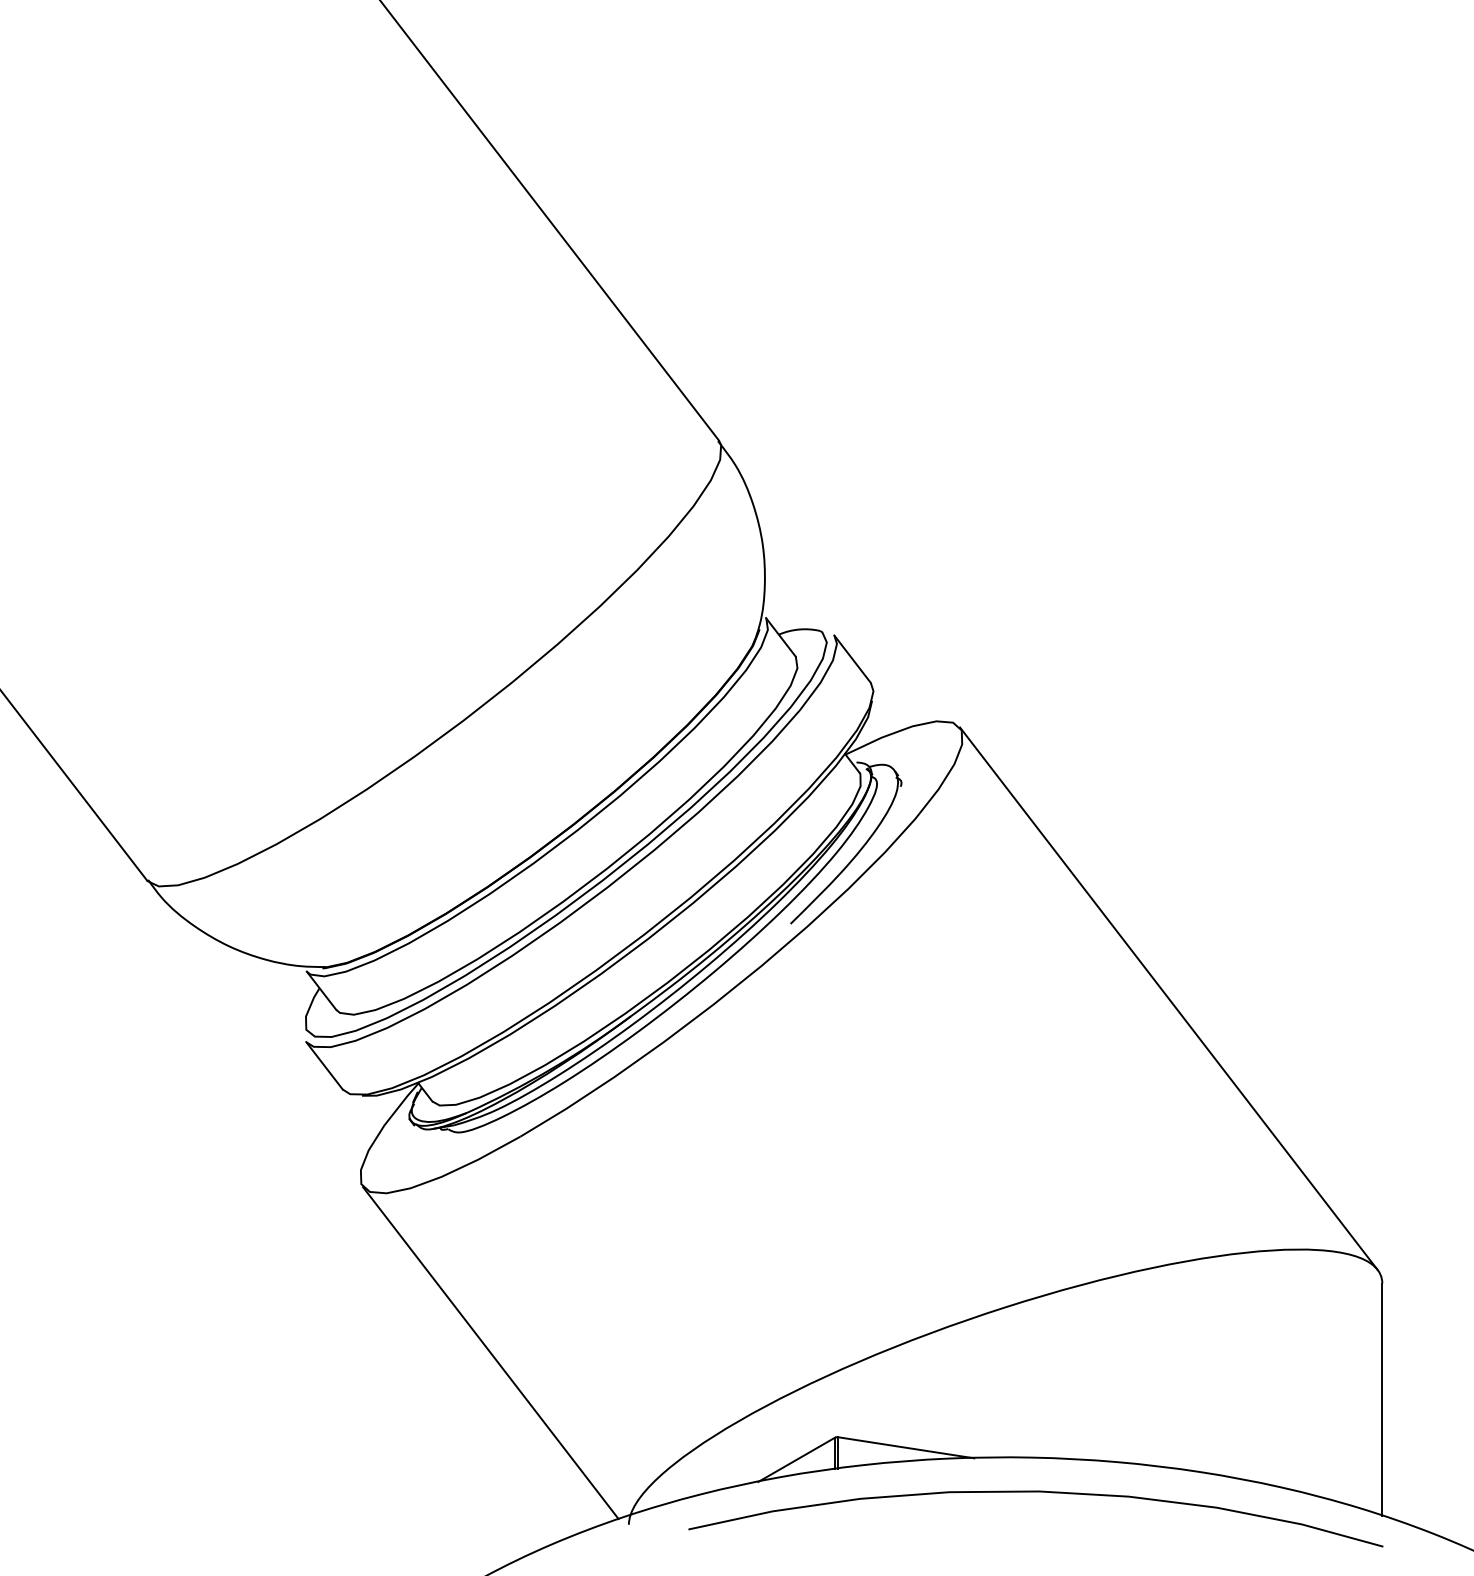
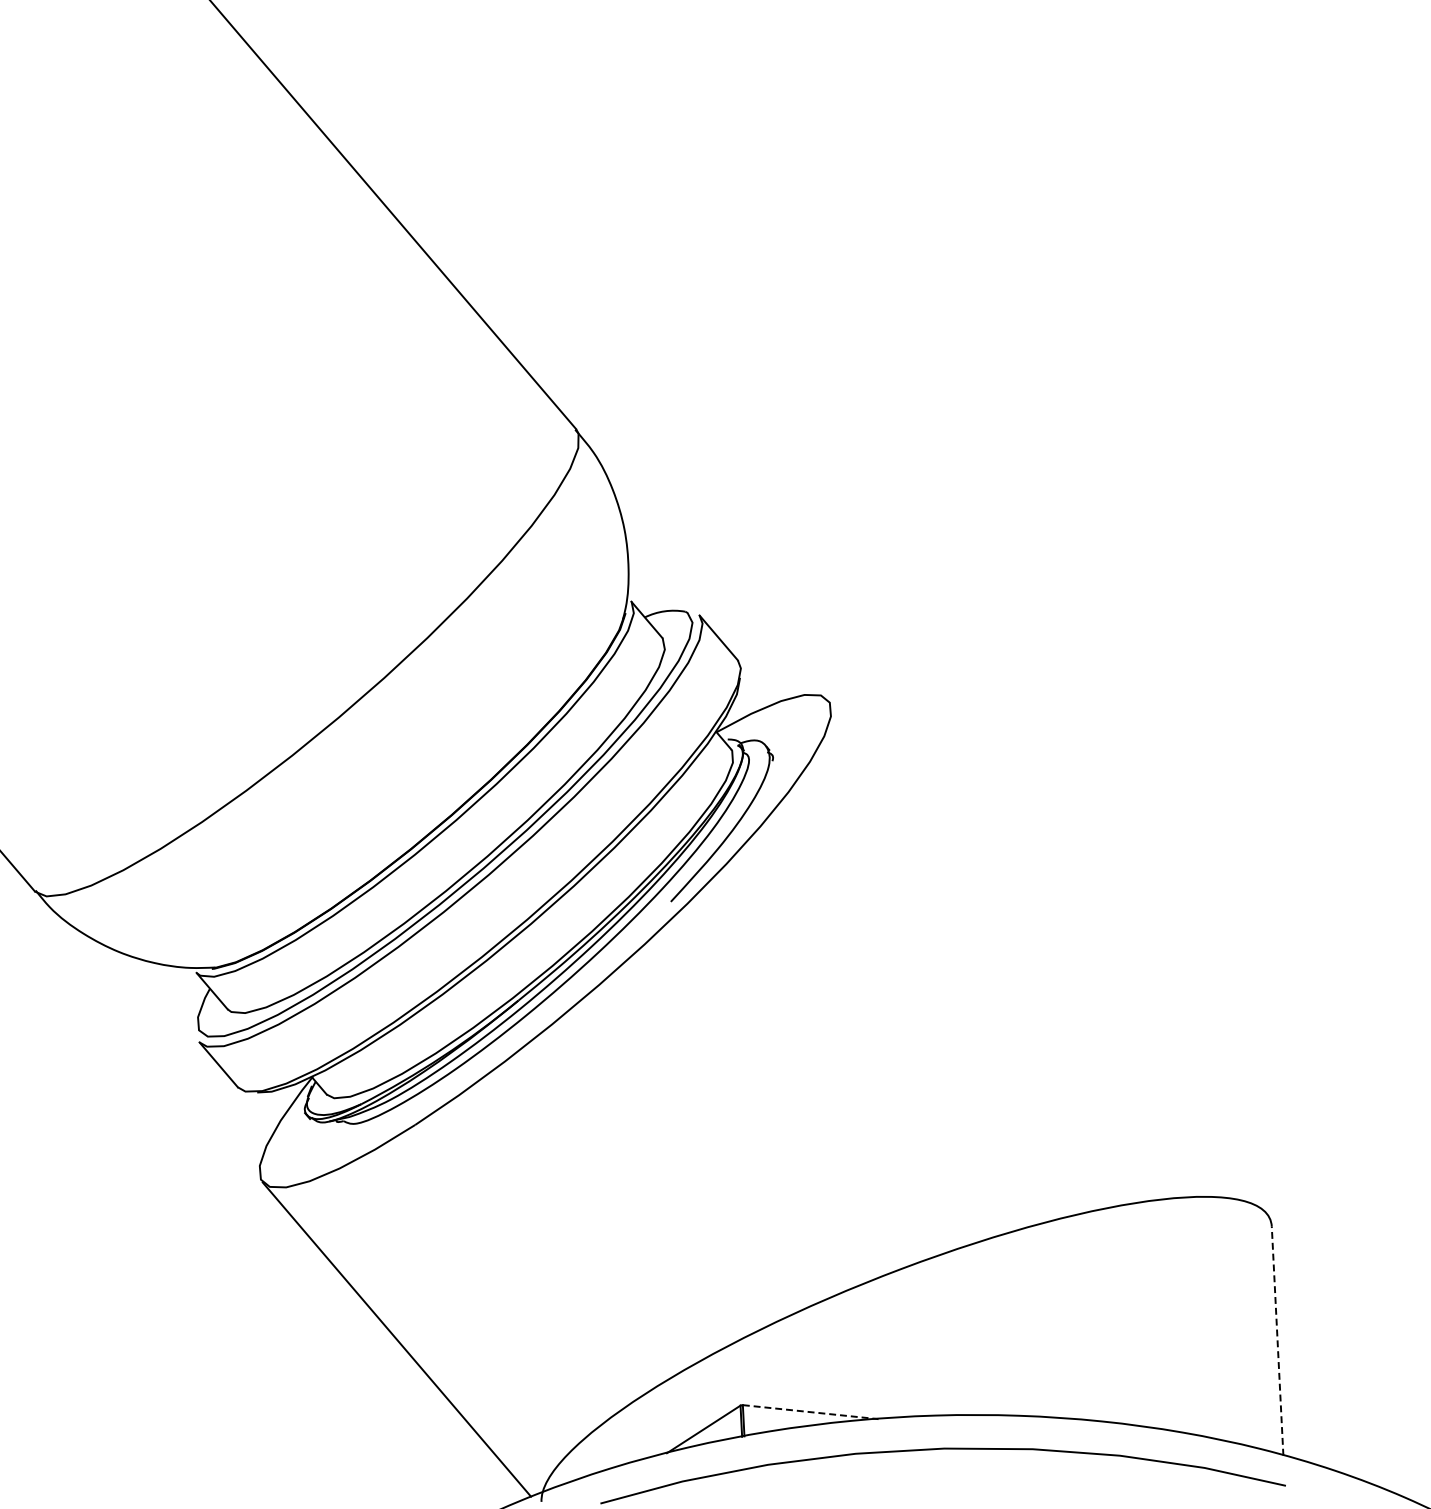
line: (1168, 998) -> (1046, 956), removed
line: (1382, 1399) -> (1277, 1340), solid -> dashed
line: (906, 1447) -> (811, 1411), solid -> dashed

